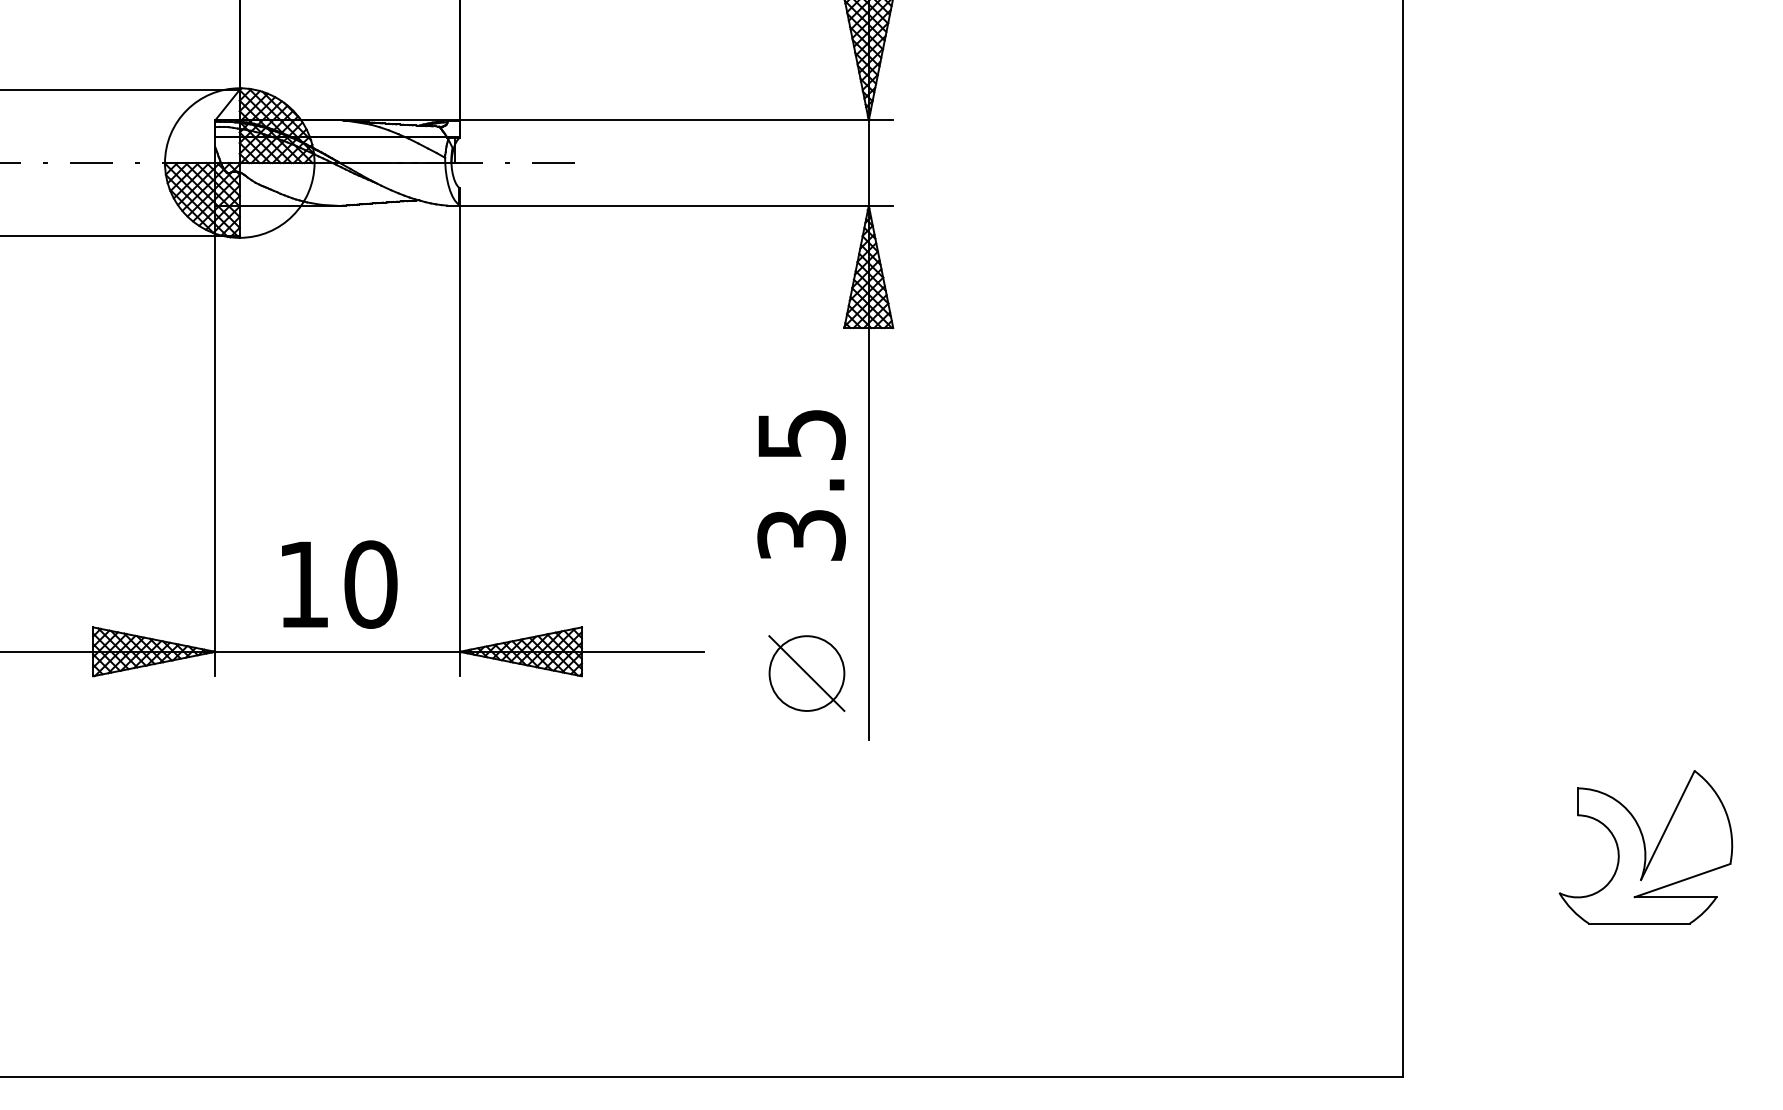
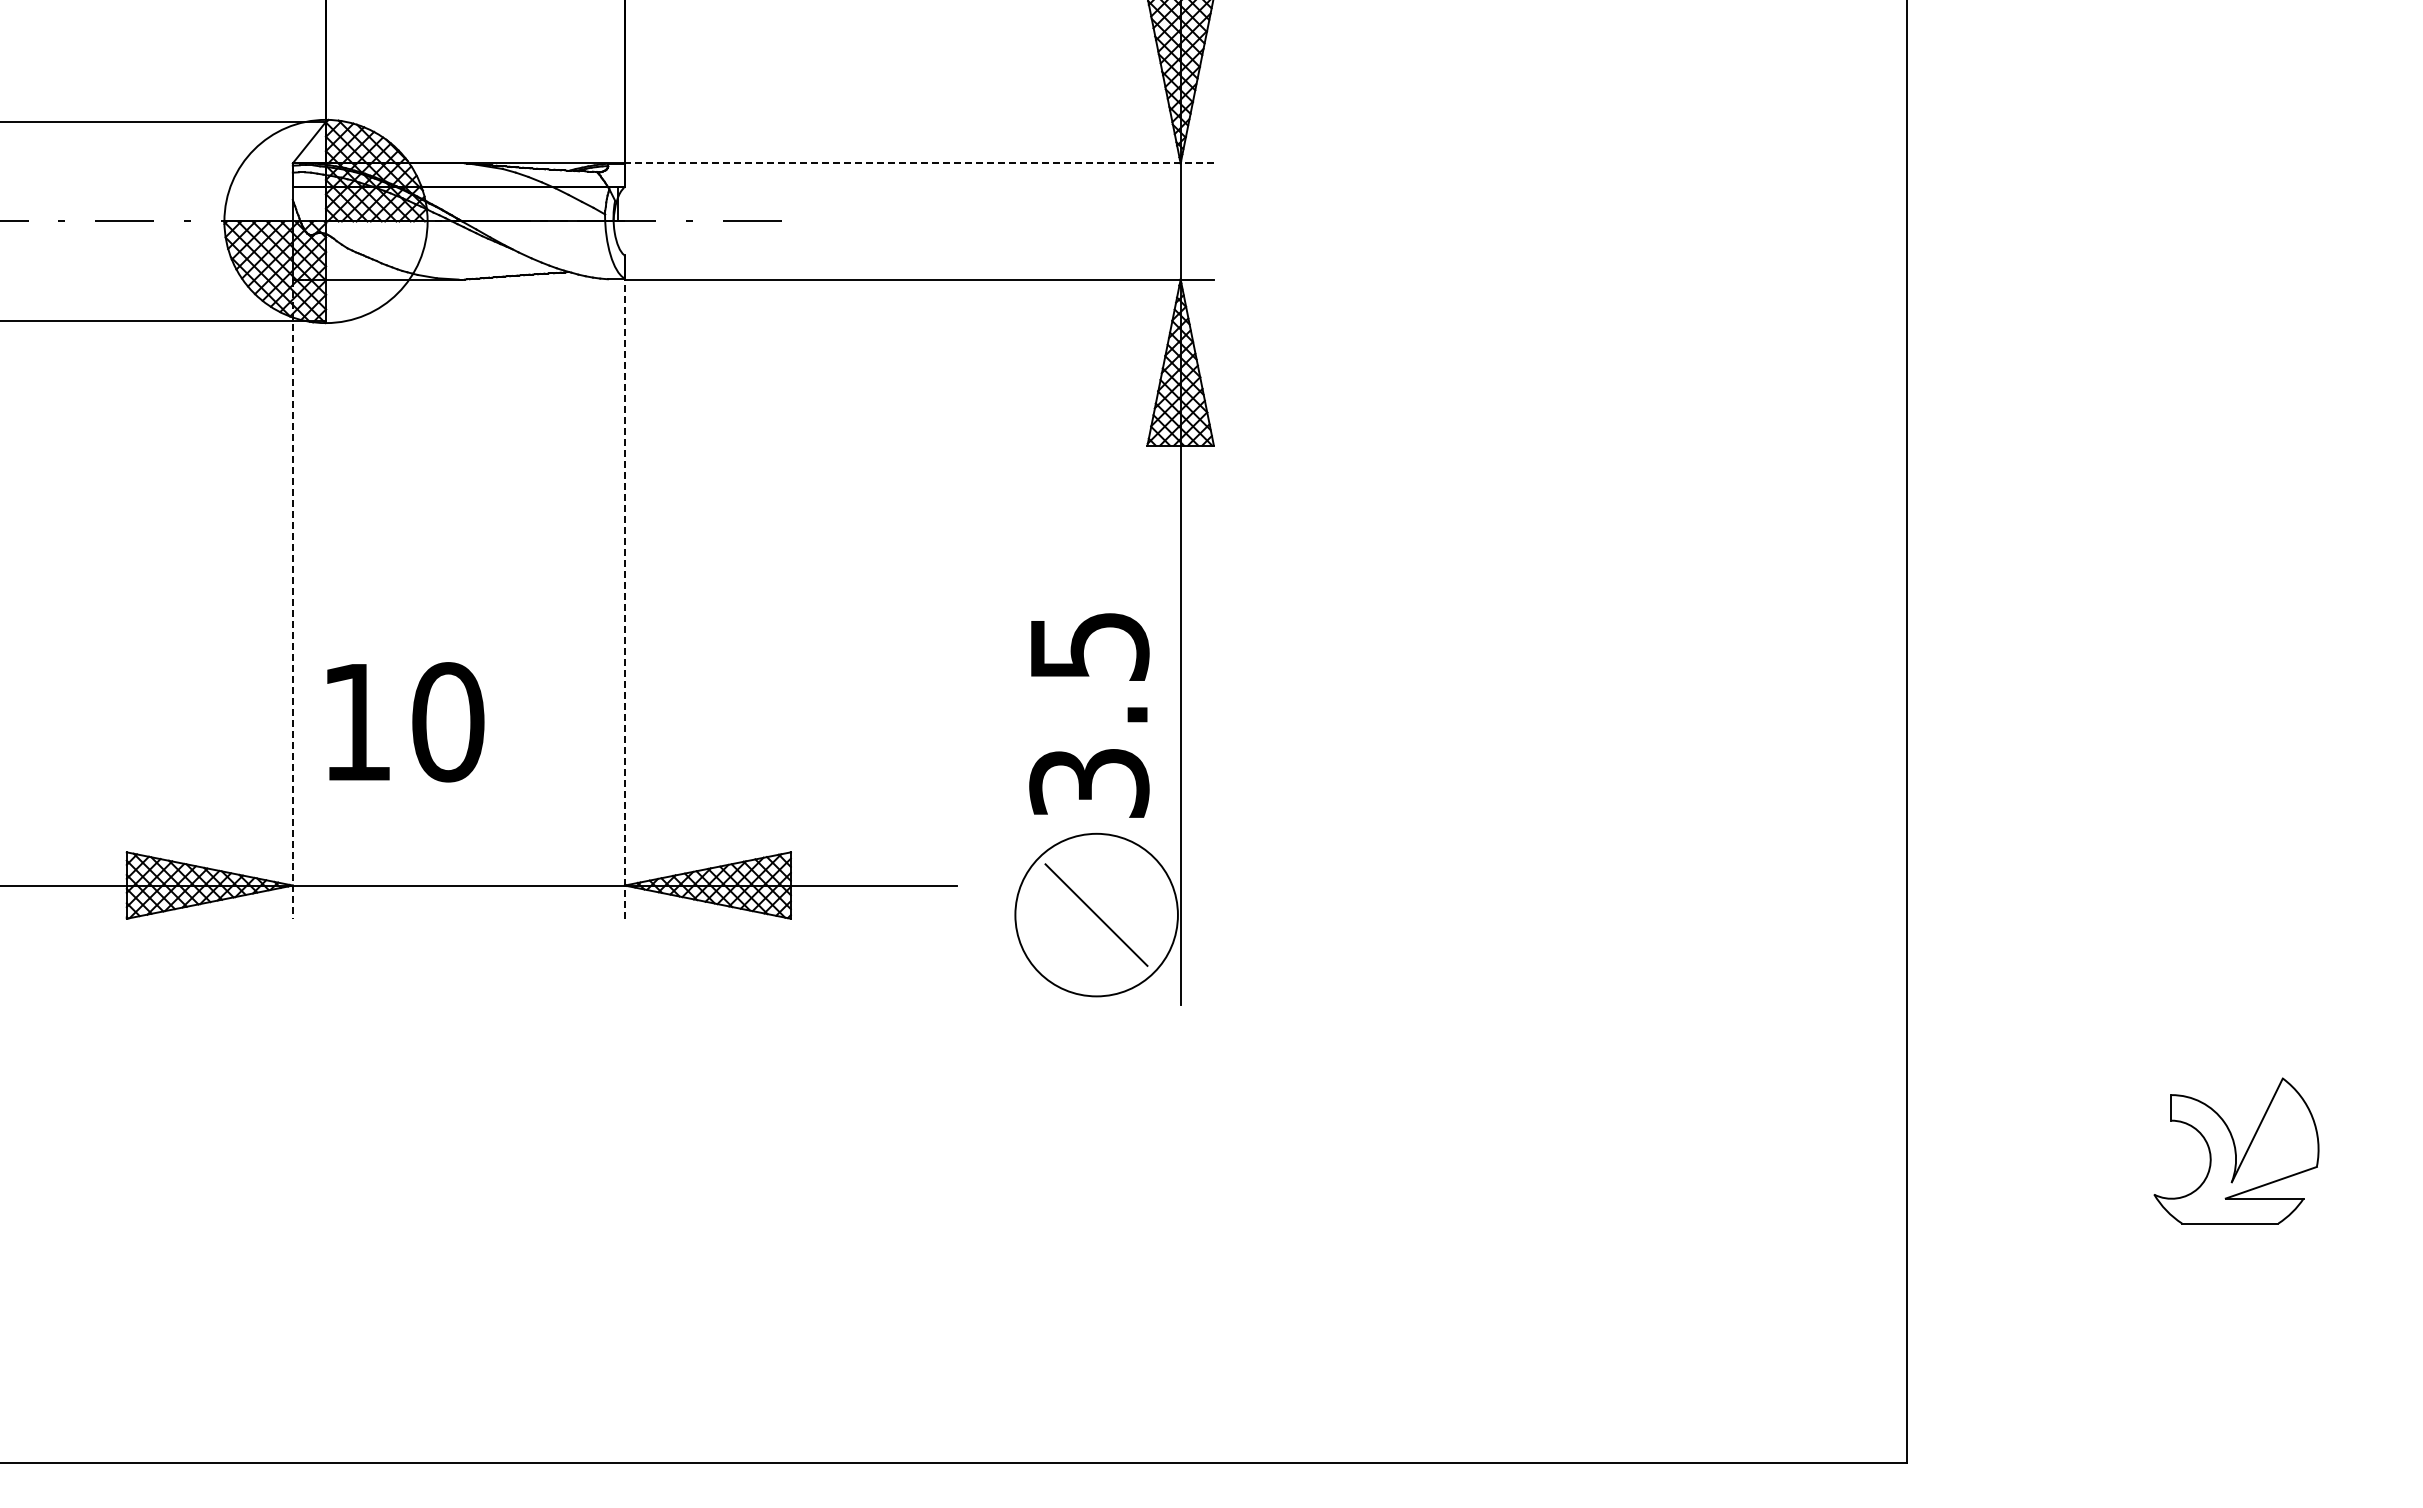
line: (676, 120) -> (919, 163), solid -> dashed
line: (215, 441) -> (292, 599), solid -> dashed
line: (459, 441) -> (624, 599), solid -> dashed
text: (801, 485) -> (1089, 715), moved
text: (339, 584) -> (405, 722), moved
circle: (806, 673) -> (1096, 914), size x1.6
part: (1645, 846) -> (2236, 1150), size x0.7

